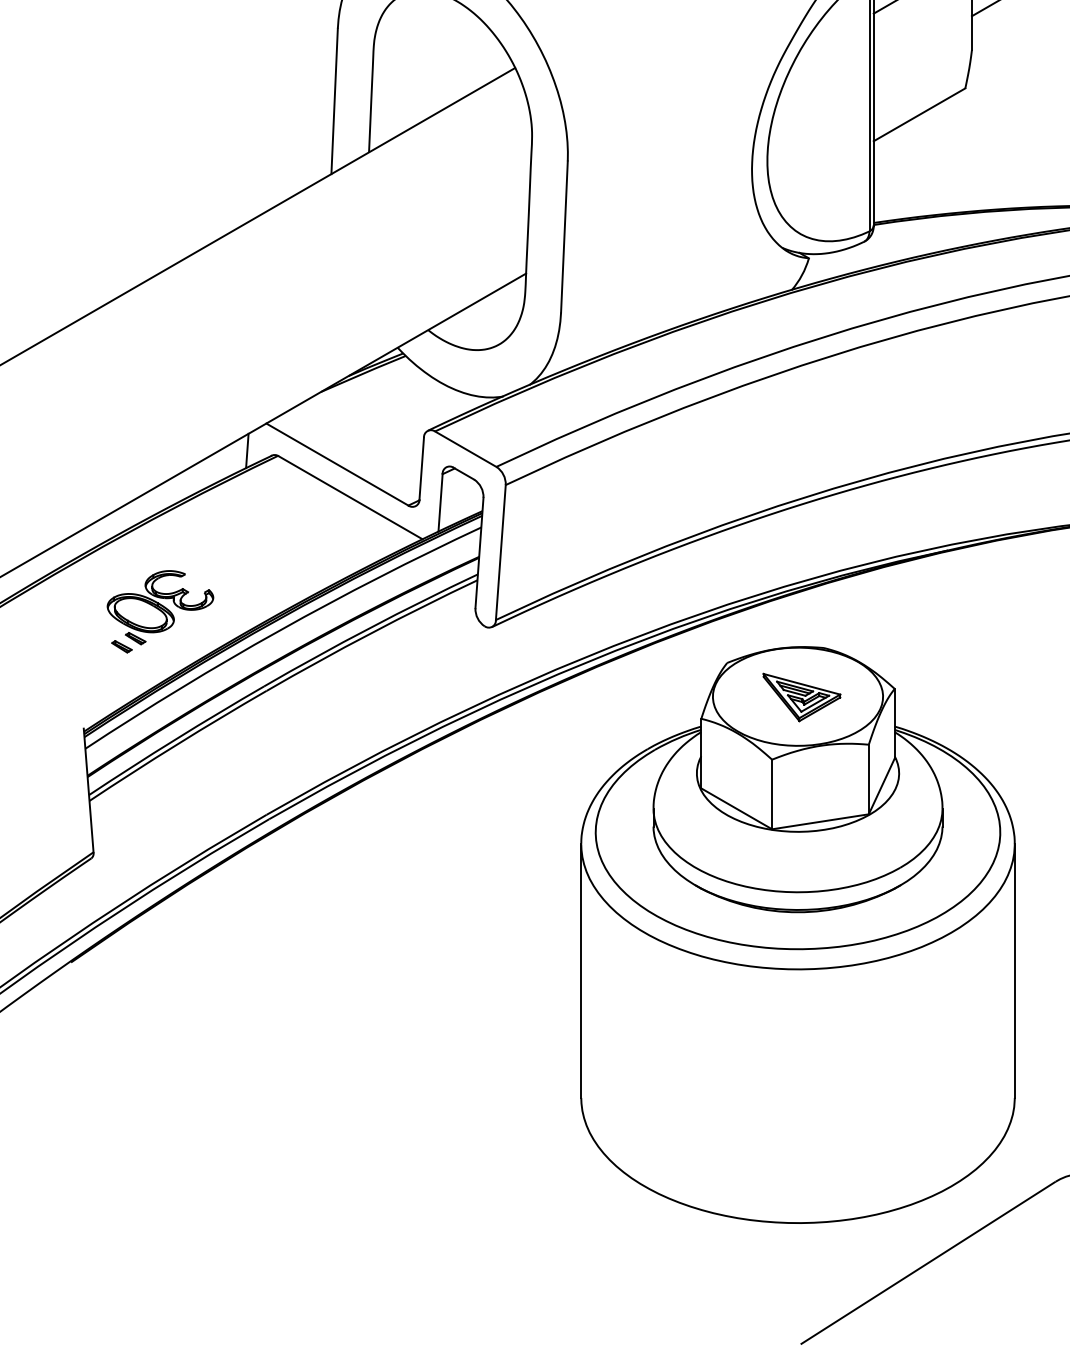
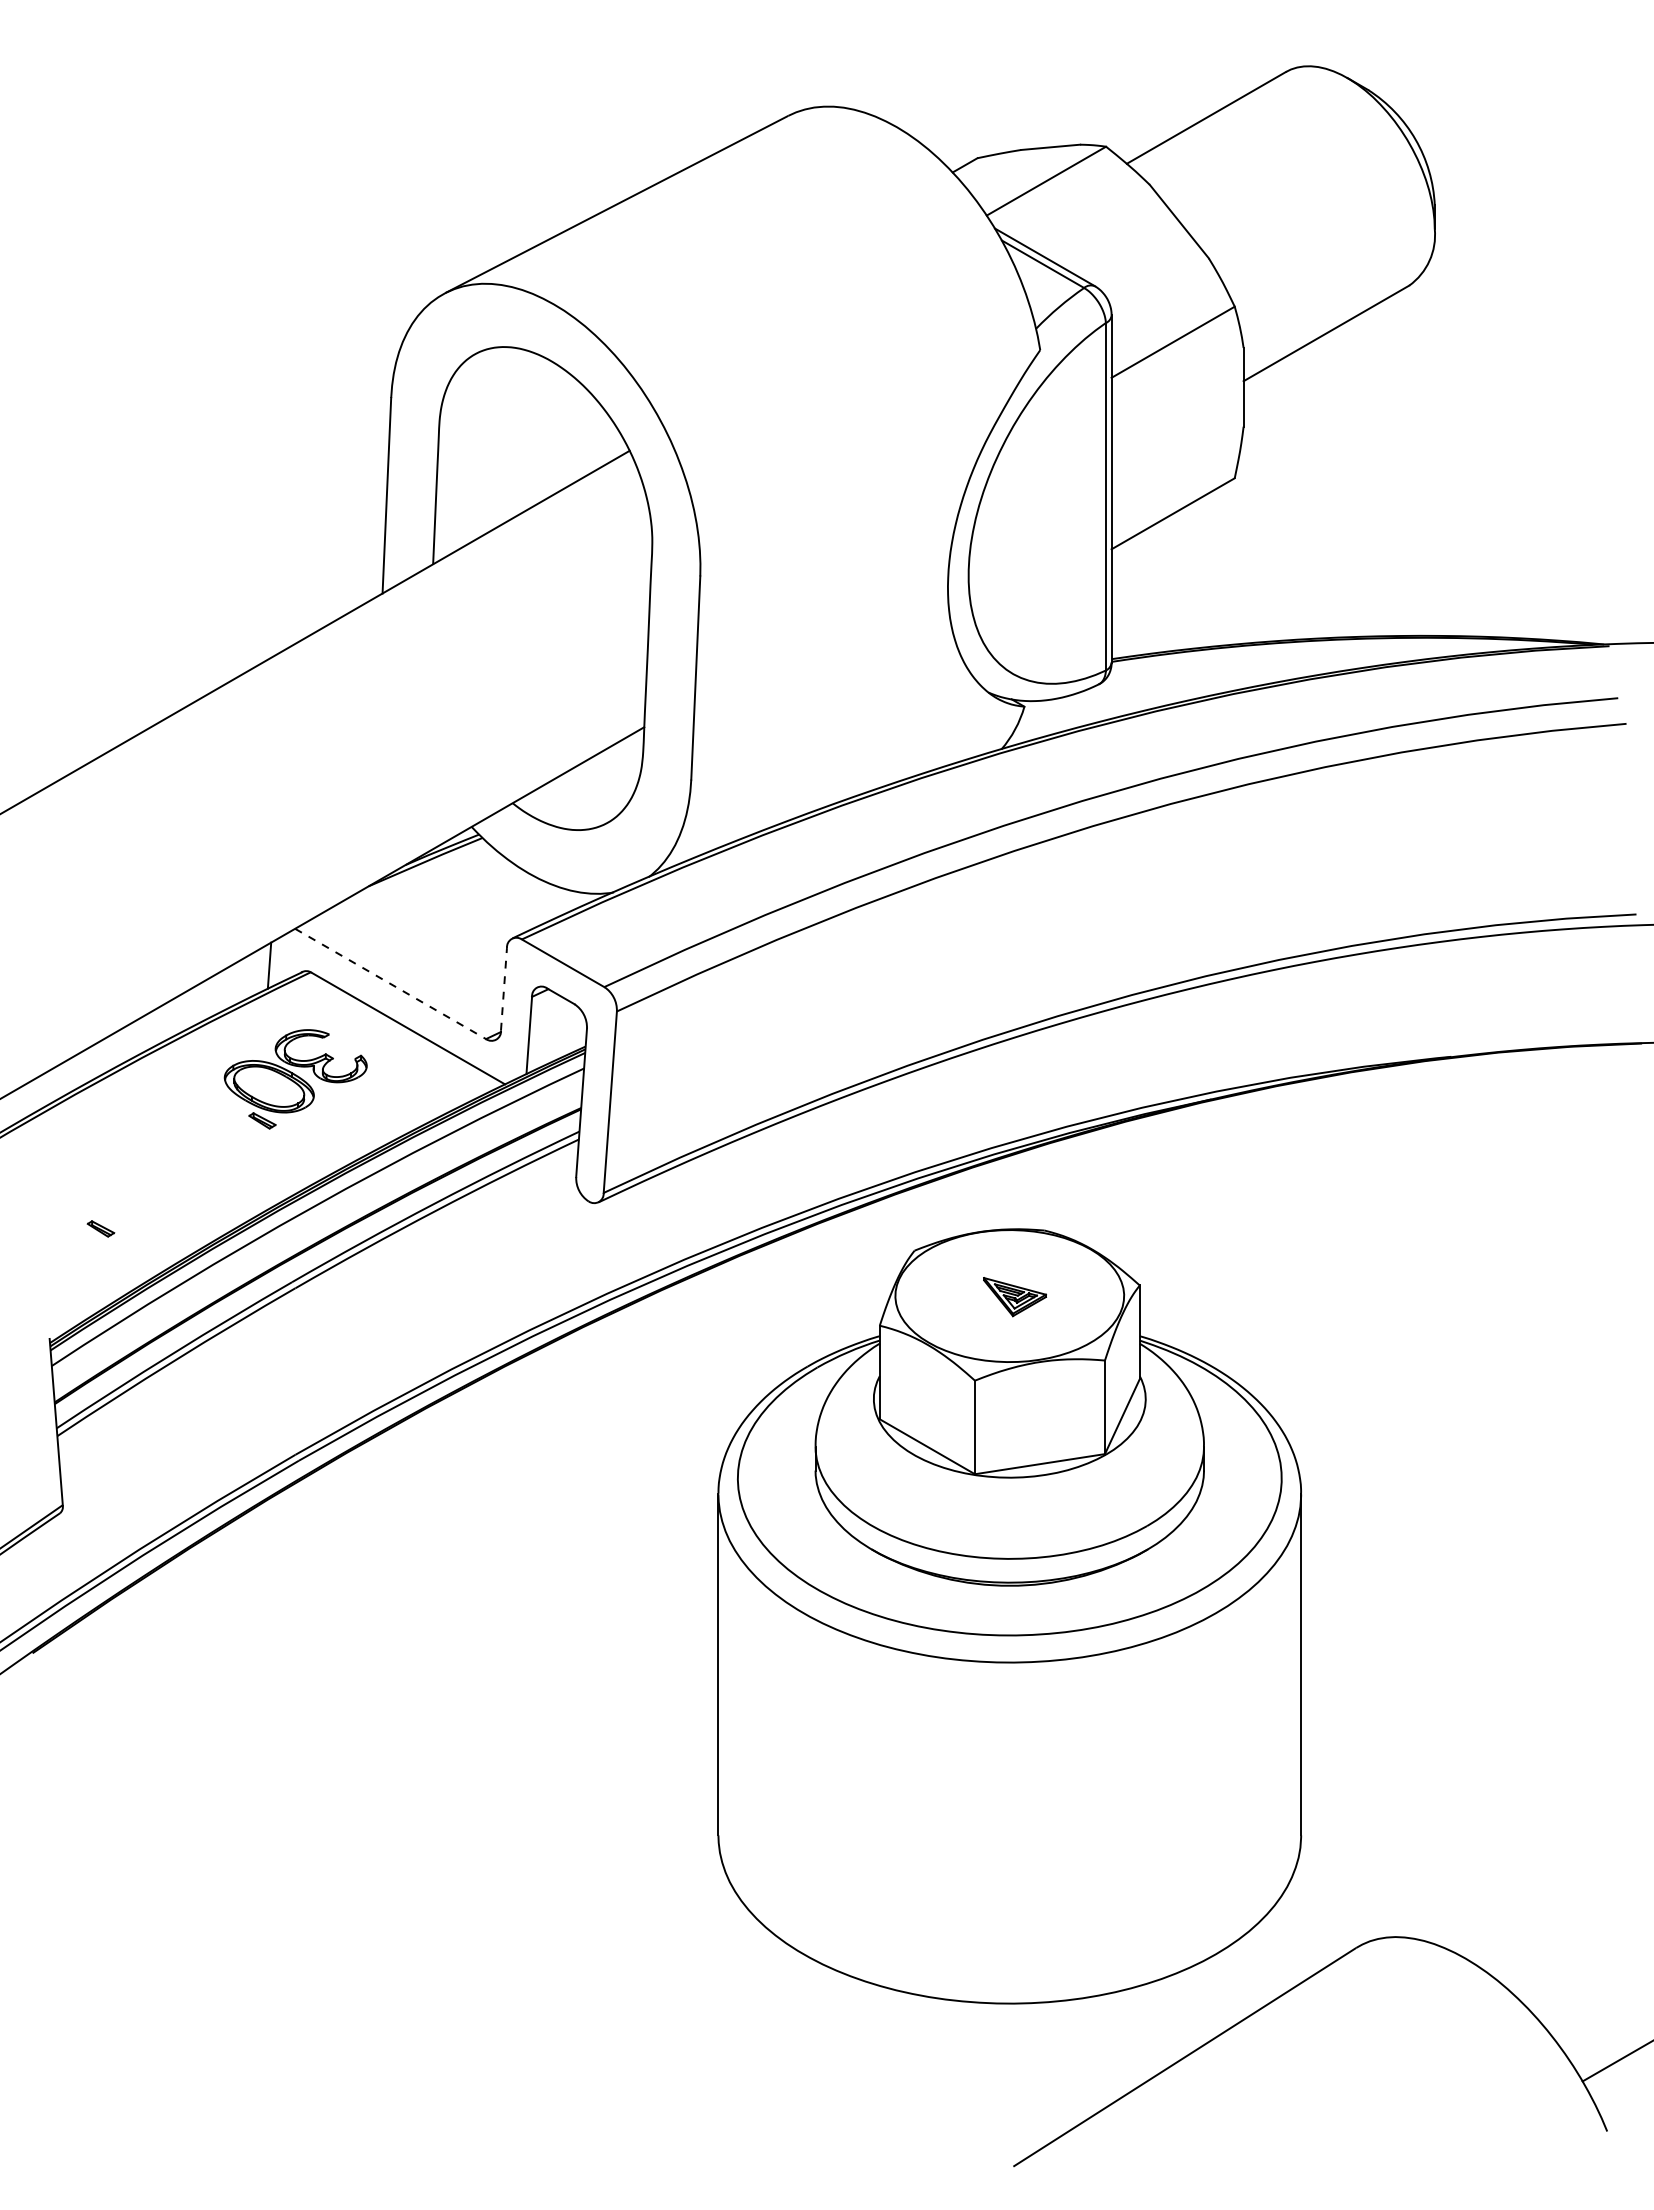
line: (338, 464) -> (391, 984), solid -> dashed
line: (422, 467) -> (504, 988), solid -> dashed
part: (160, 607) -> (295, 1079), moved
part: (801, 697) -> (1014, 1296), size x0.6

